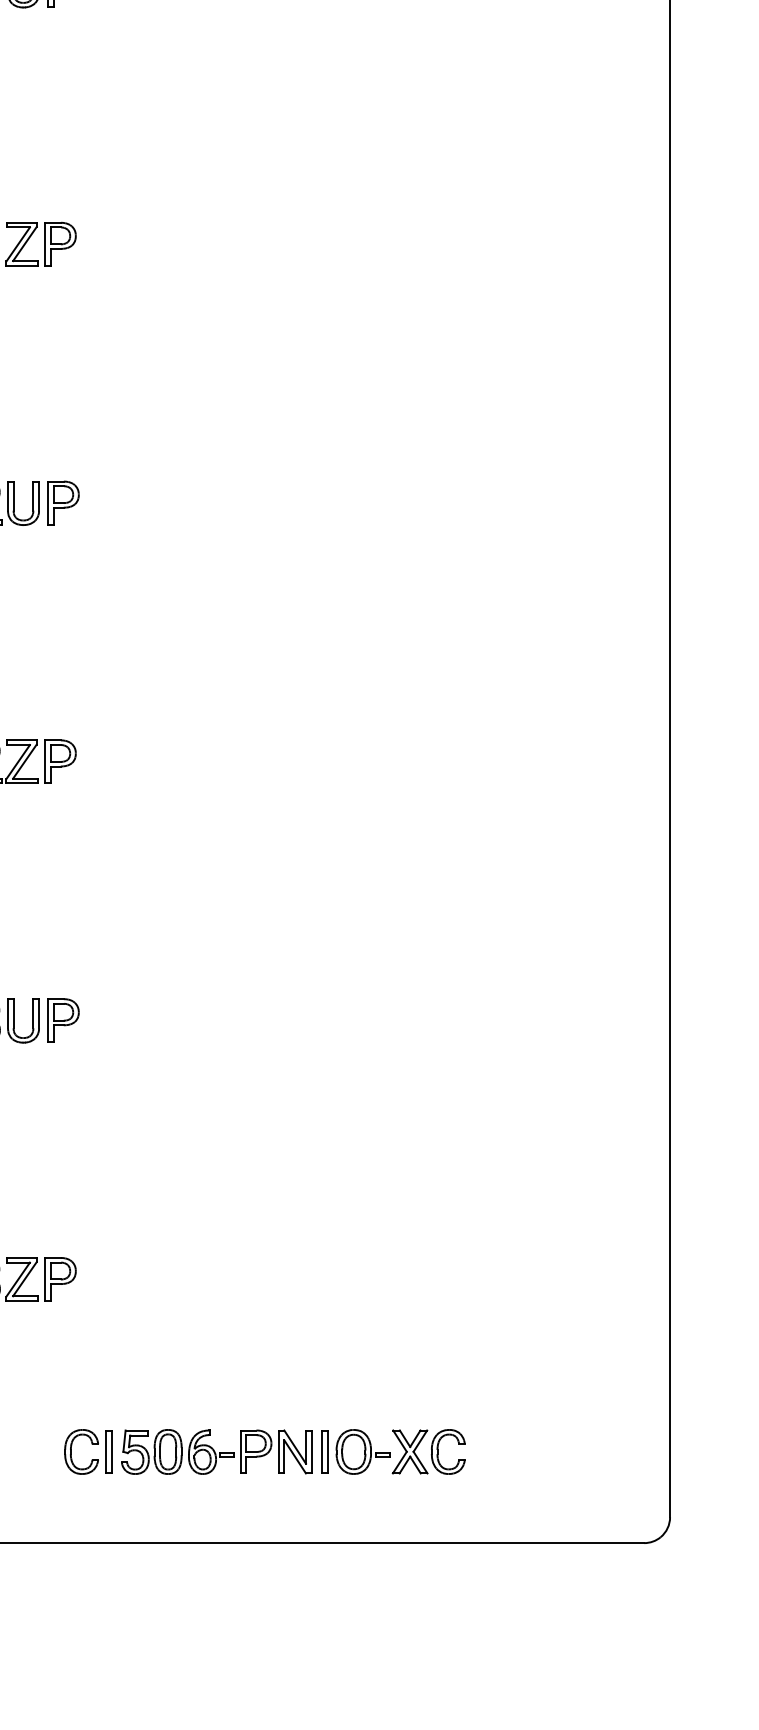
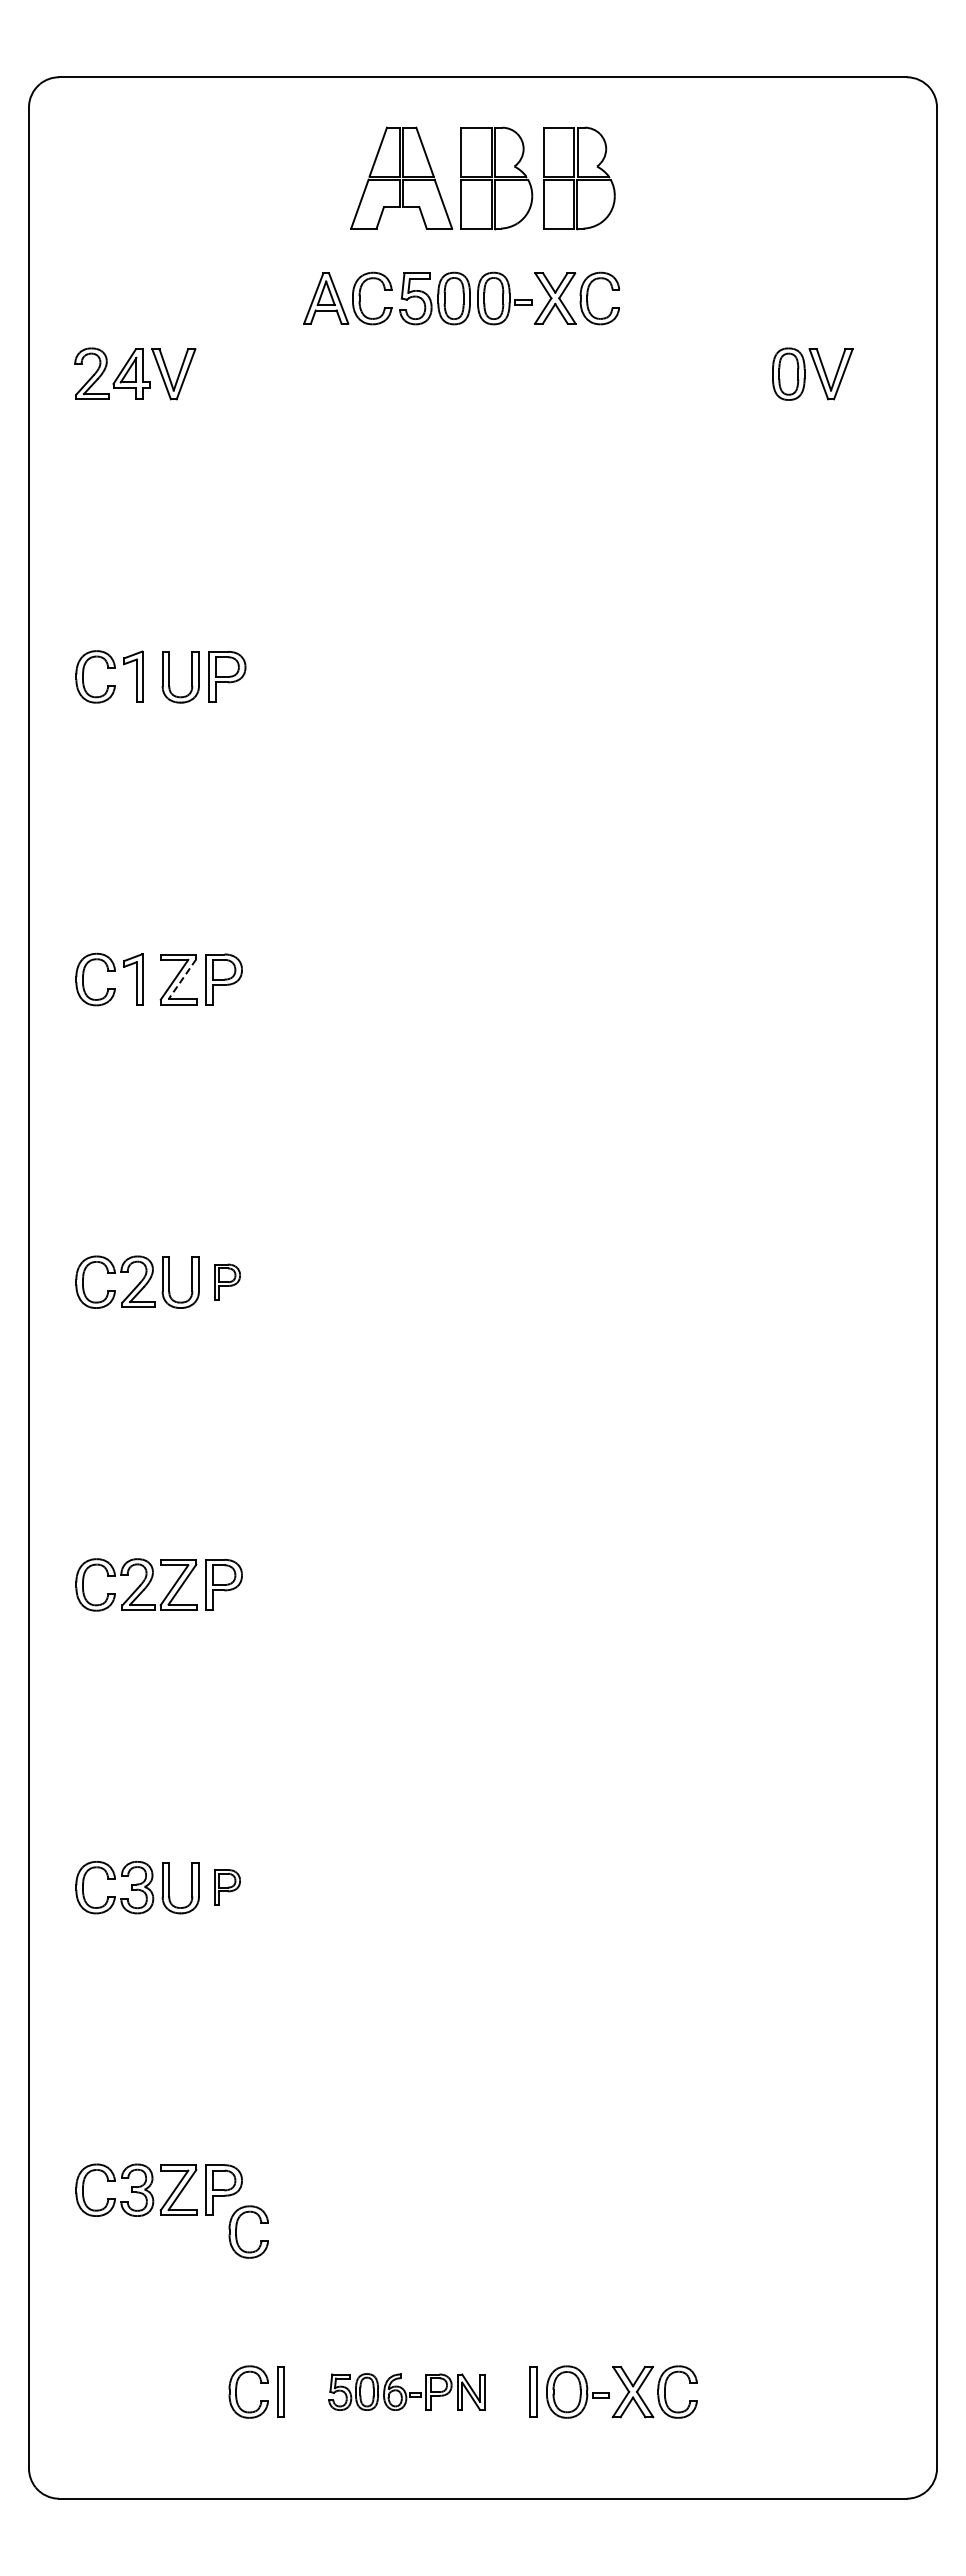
line: (24, 244) -> (182, 979), solid -> dashed
part: (63, 502) -> (227, 1281), size x0.7
part: (63, 1020) -> (227, 1887), size x0.7
part: (72, 1312) -> (237, 2228), added
part: (216, 1451) -> (406, 2391), size x0.7

